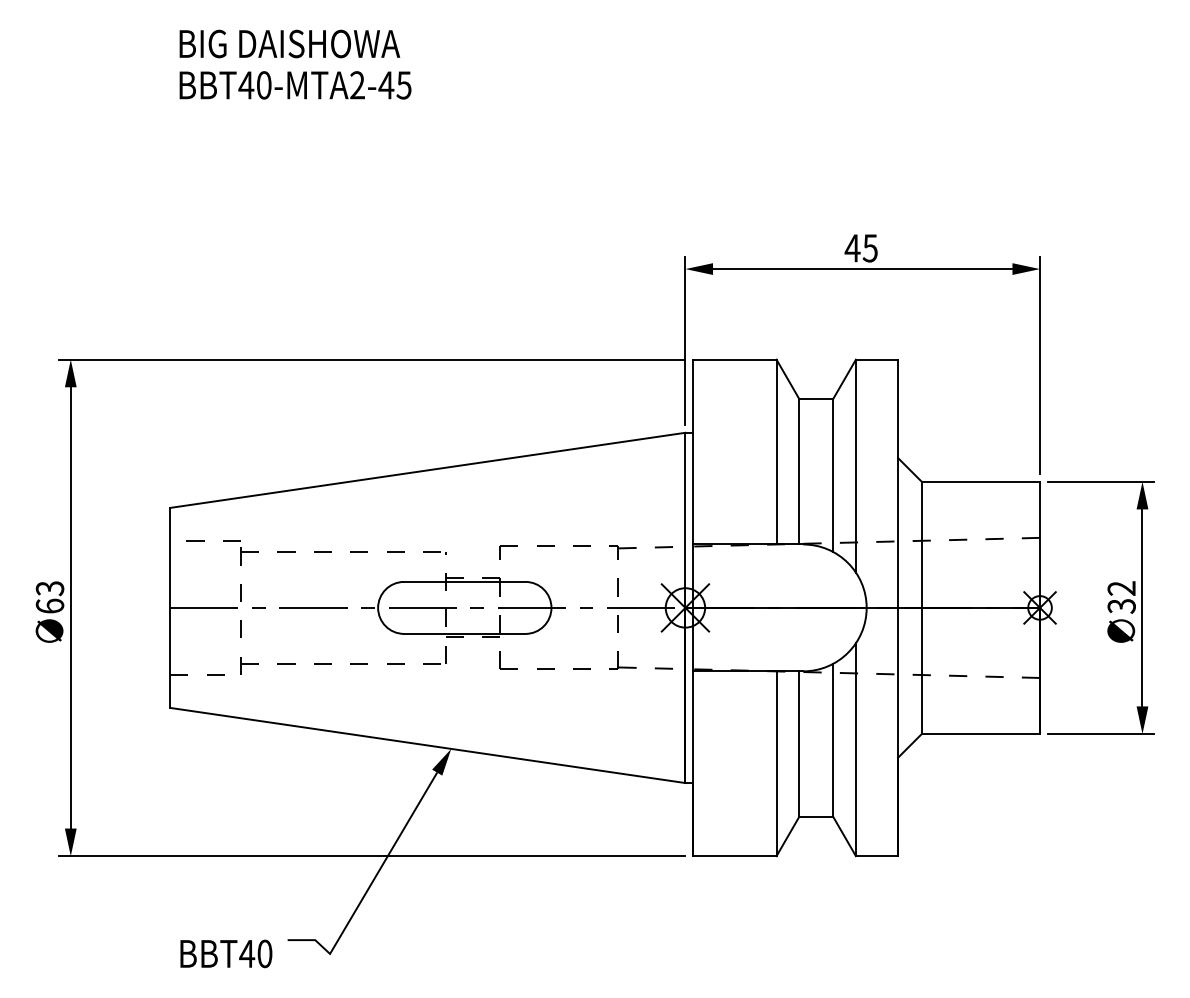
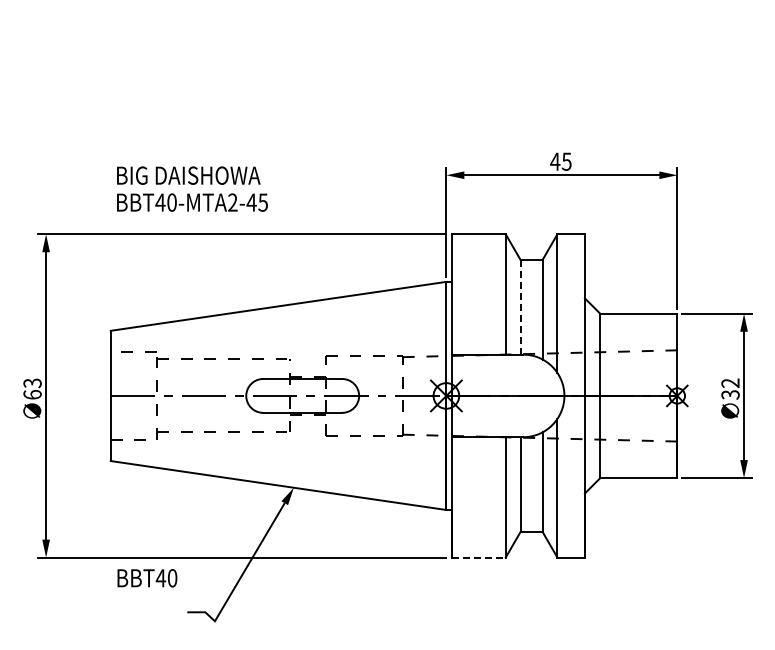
text: (295, 63) -> (192, 188), moved
line: (799, 472) -> (520, 307), solid -> dashed
line: (736, 856) -> (479, 557), solid -> dashed
text: (226, 954) -> (147, 578), moved

